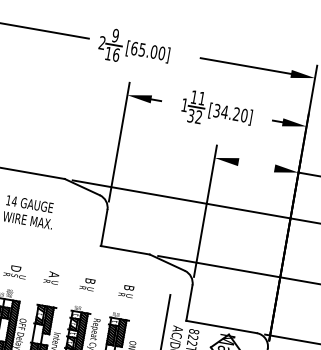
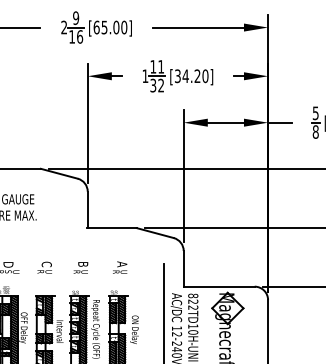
part: (134, 48) -> (96, 27), moved
line: (256, 165) -> (225, 122), added
text: (53, 275) -> (46, 264), A -> C
text: (129, 288) -> (122, 264), B -> A

